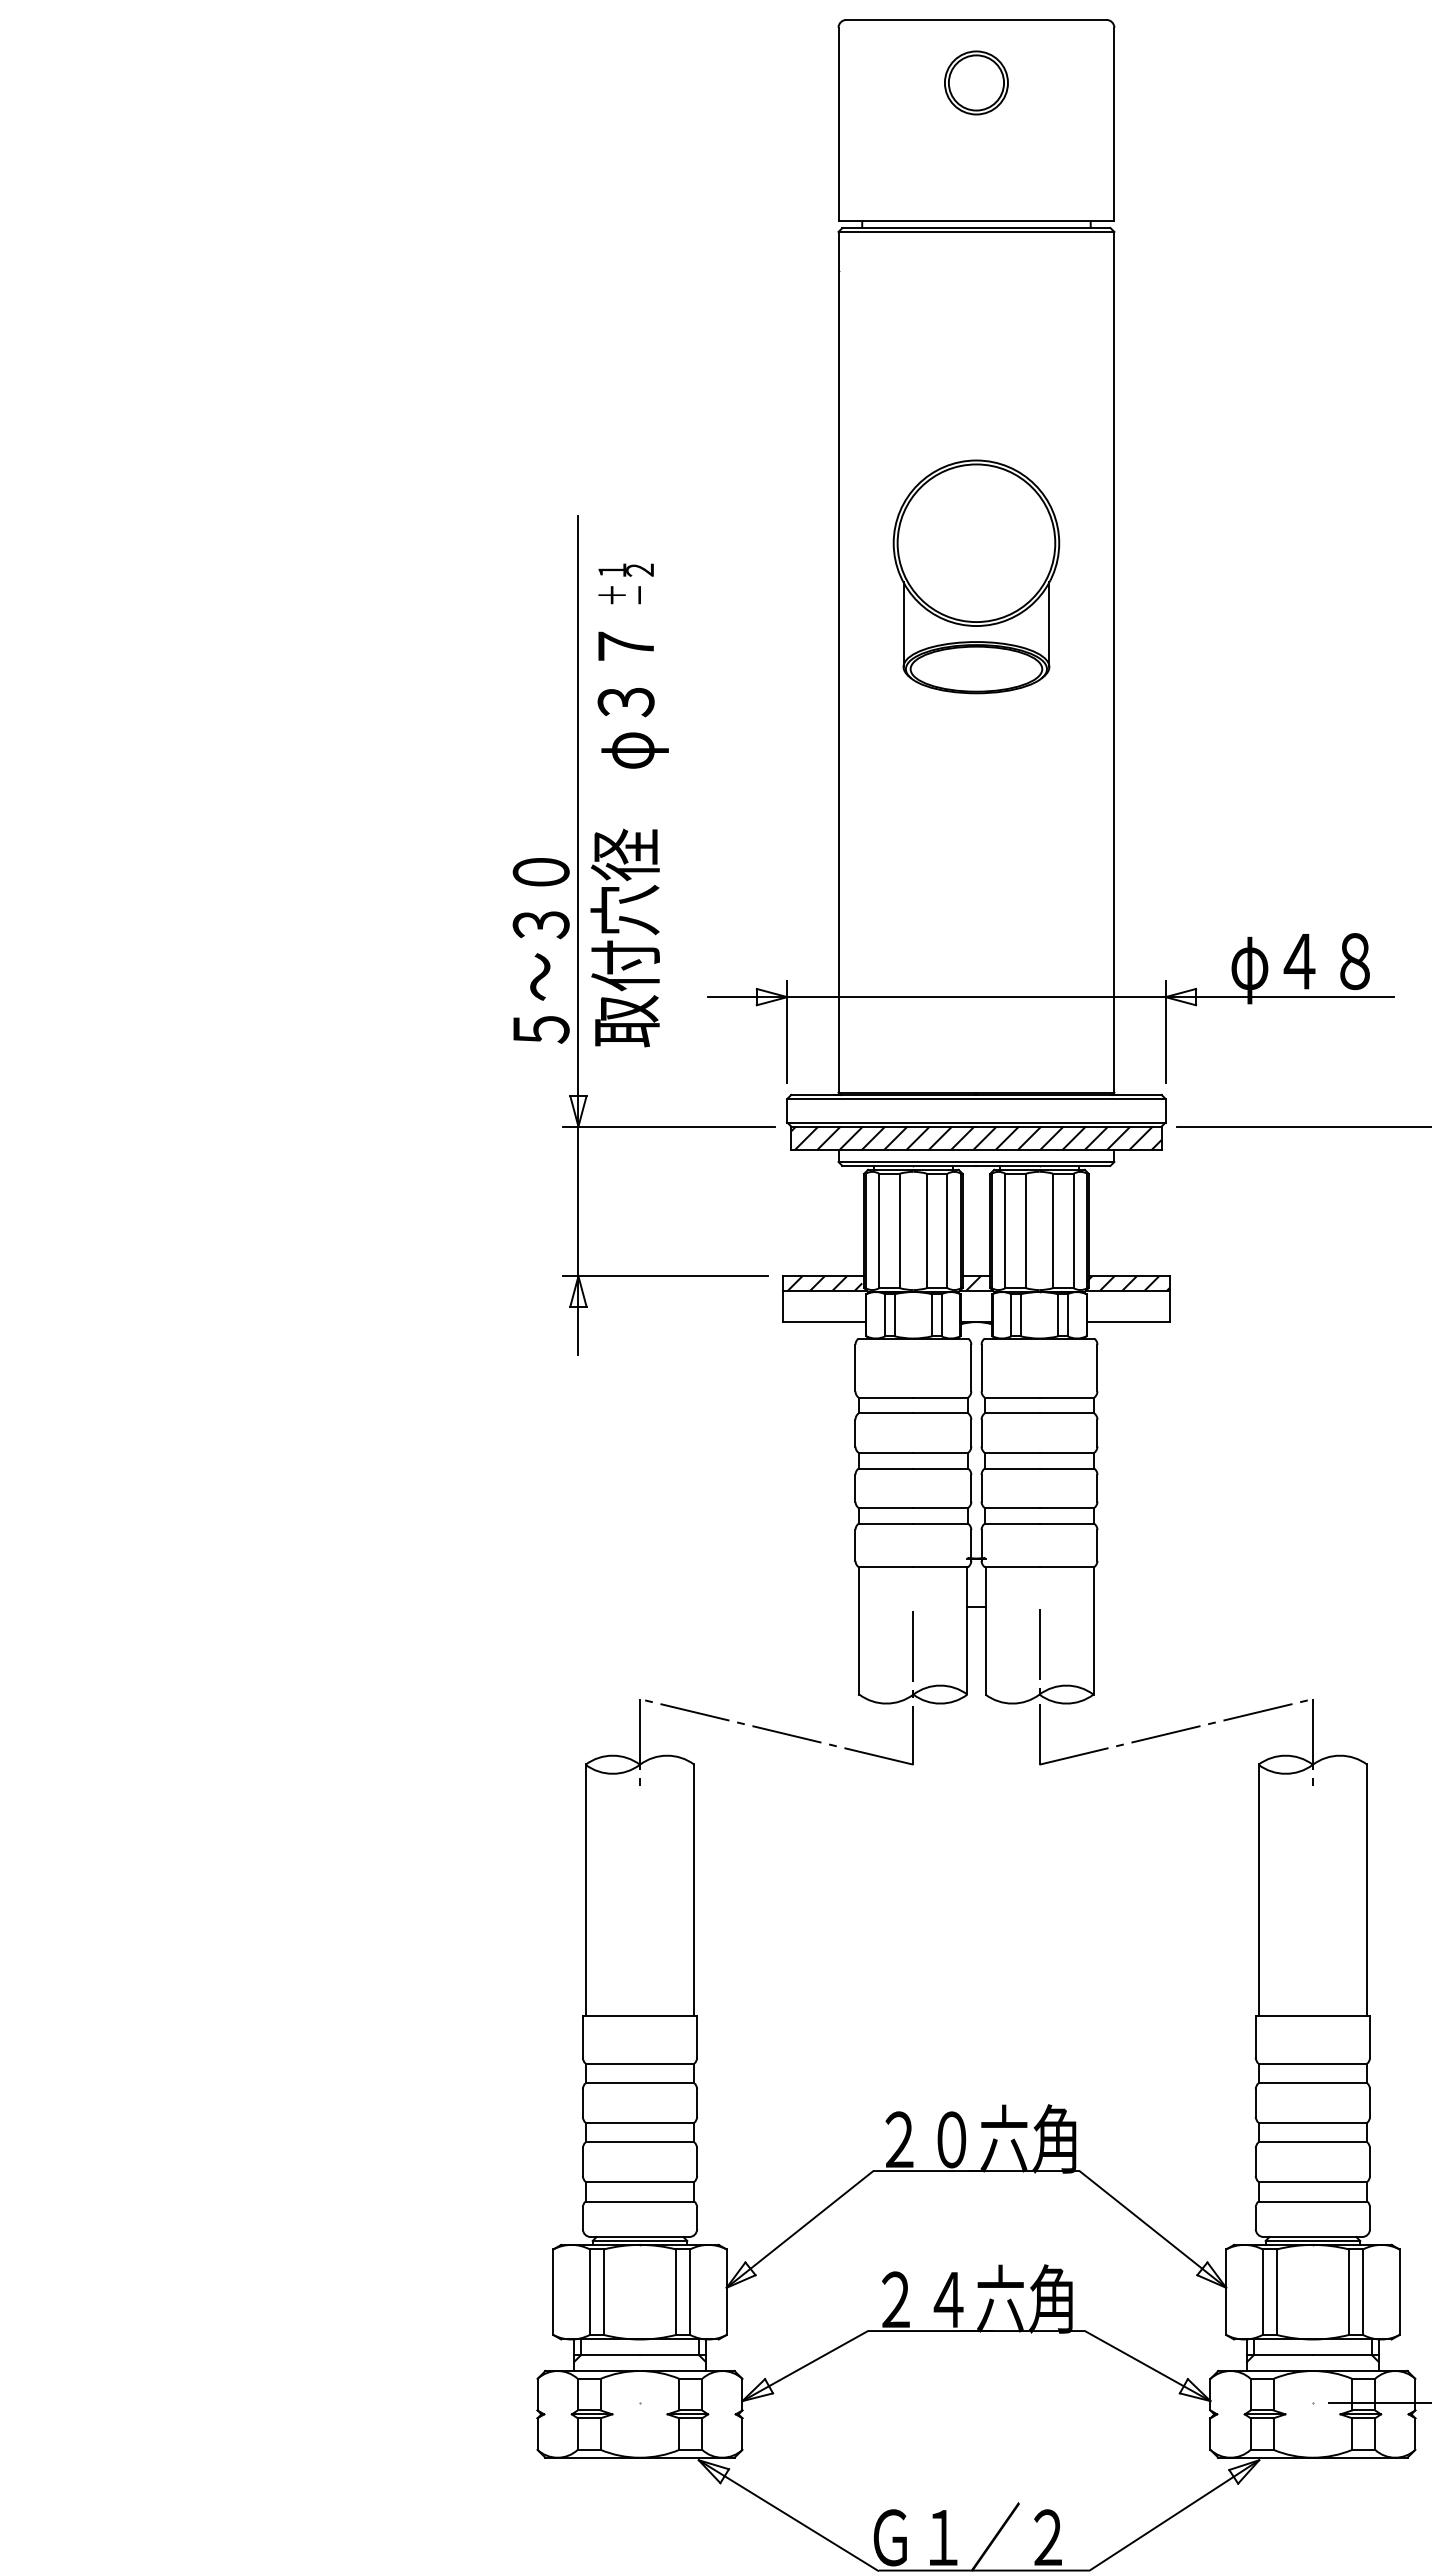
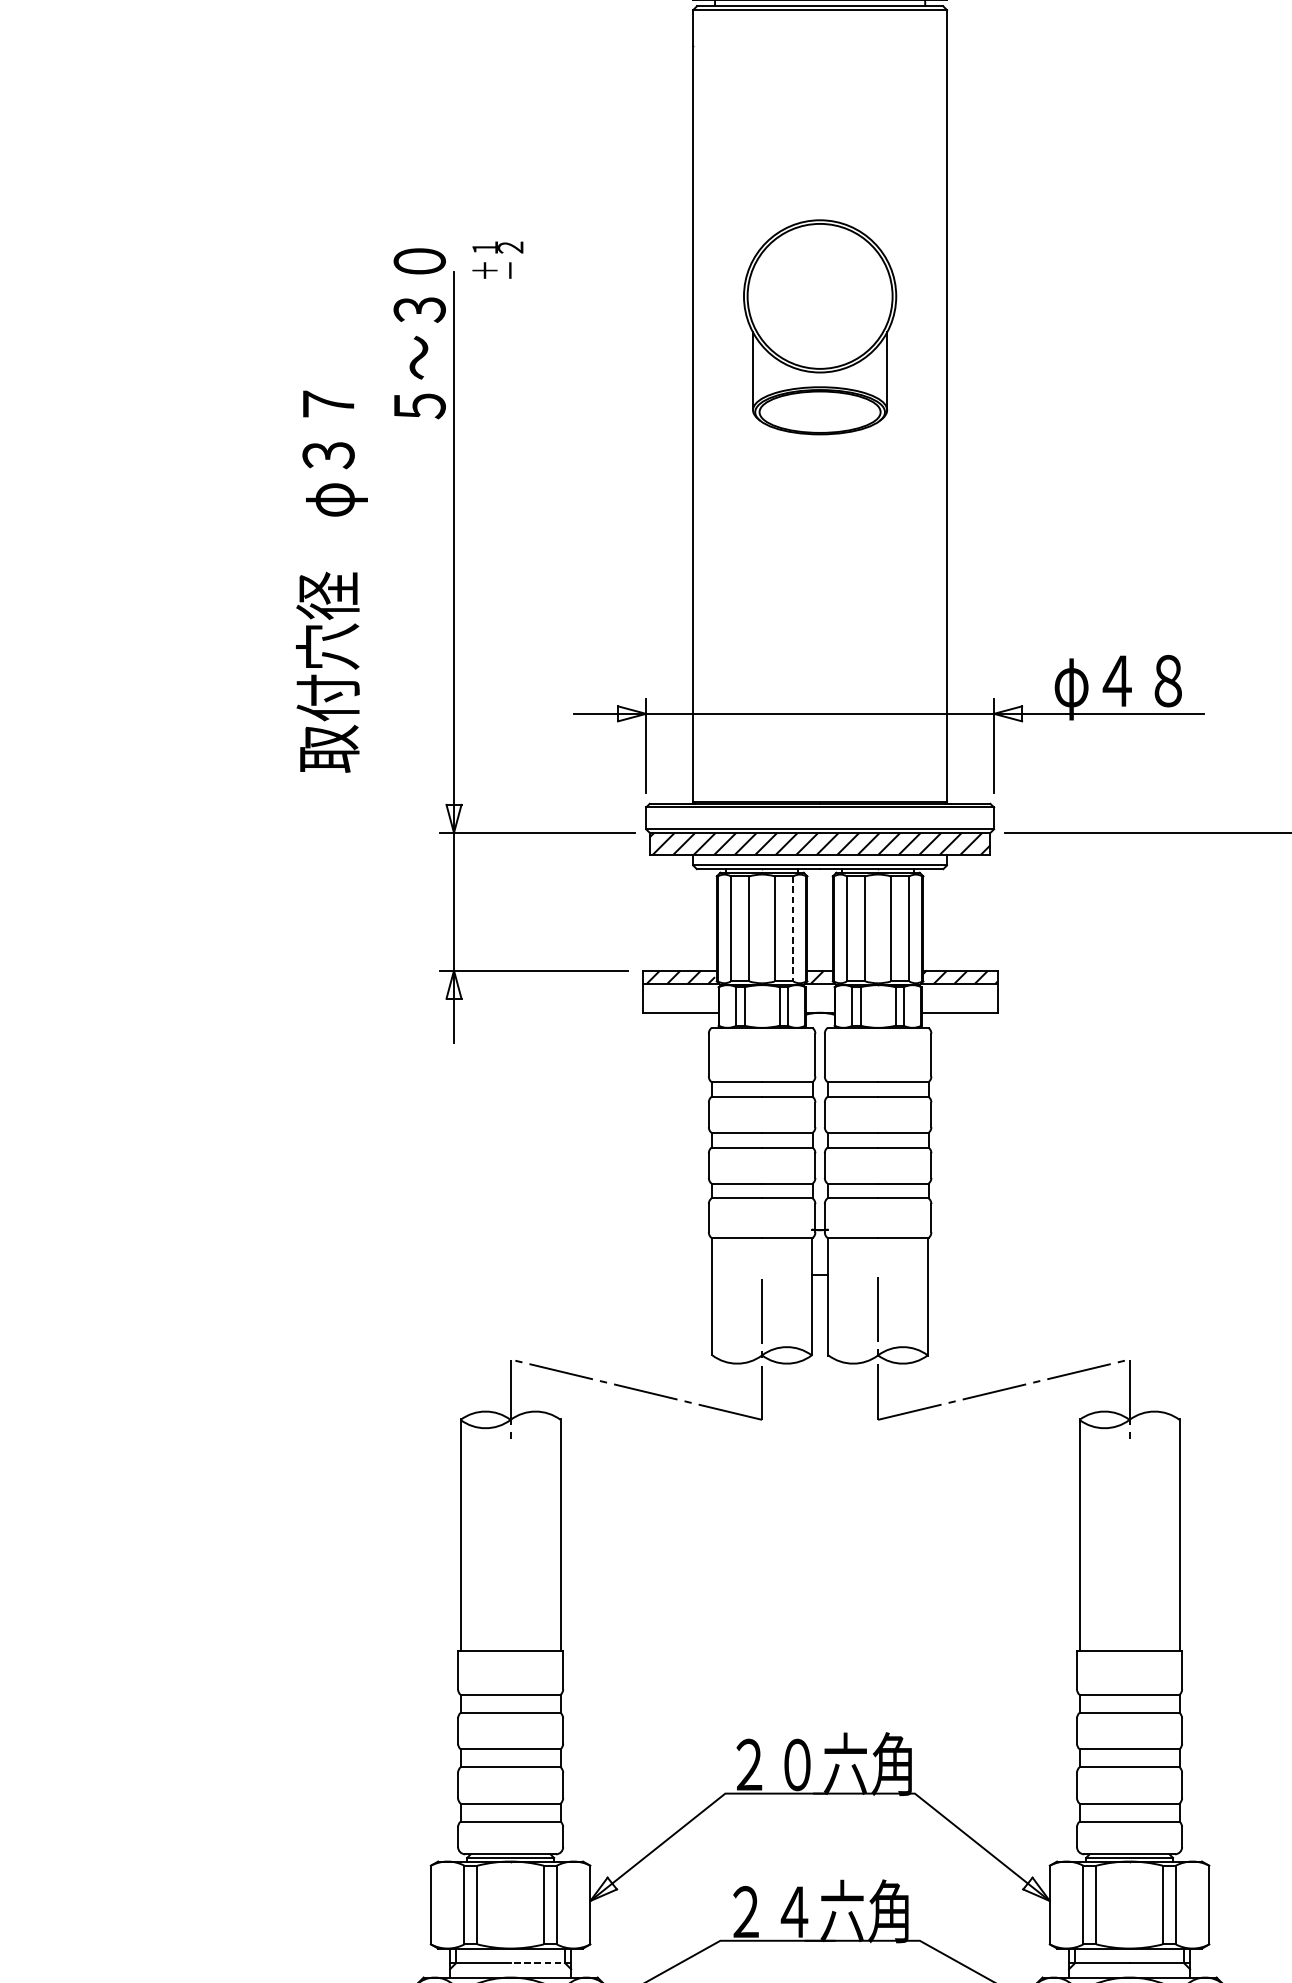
text: (625, 583) -> (497, 259), moved
text: (629, 839) -> (331, 581), moved
text: (540, 950) -> (419, 333), moved
line: (947, 1231) -> (793, 929), solid -> dashed
line: (672, 2355) -> (540, 1963), solid -> dashed

